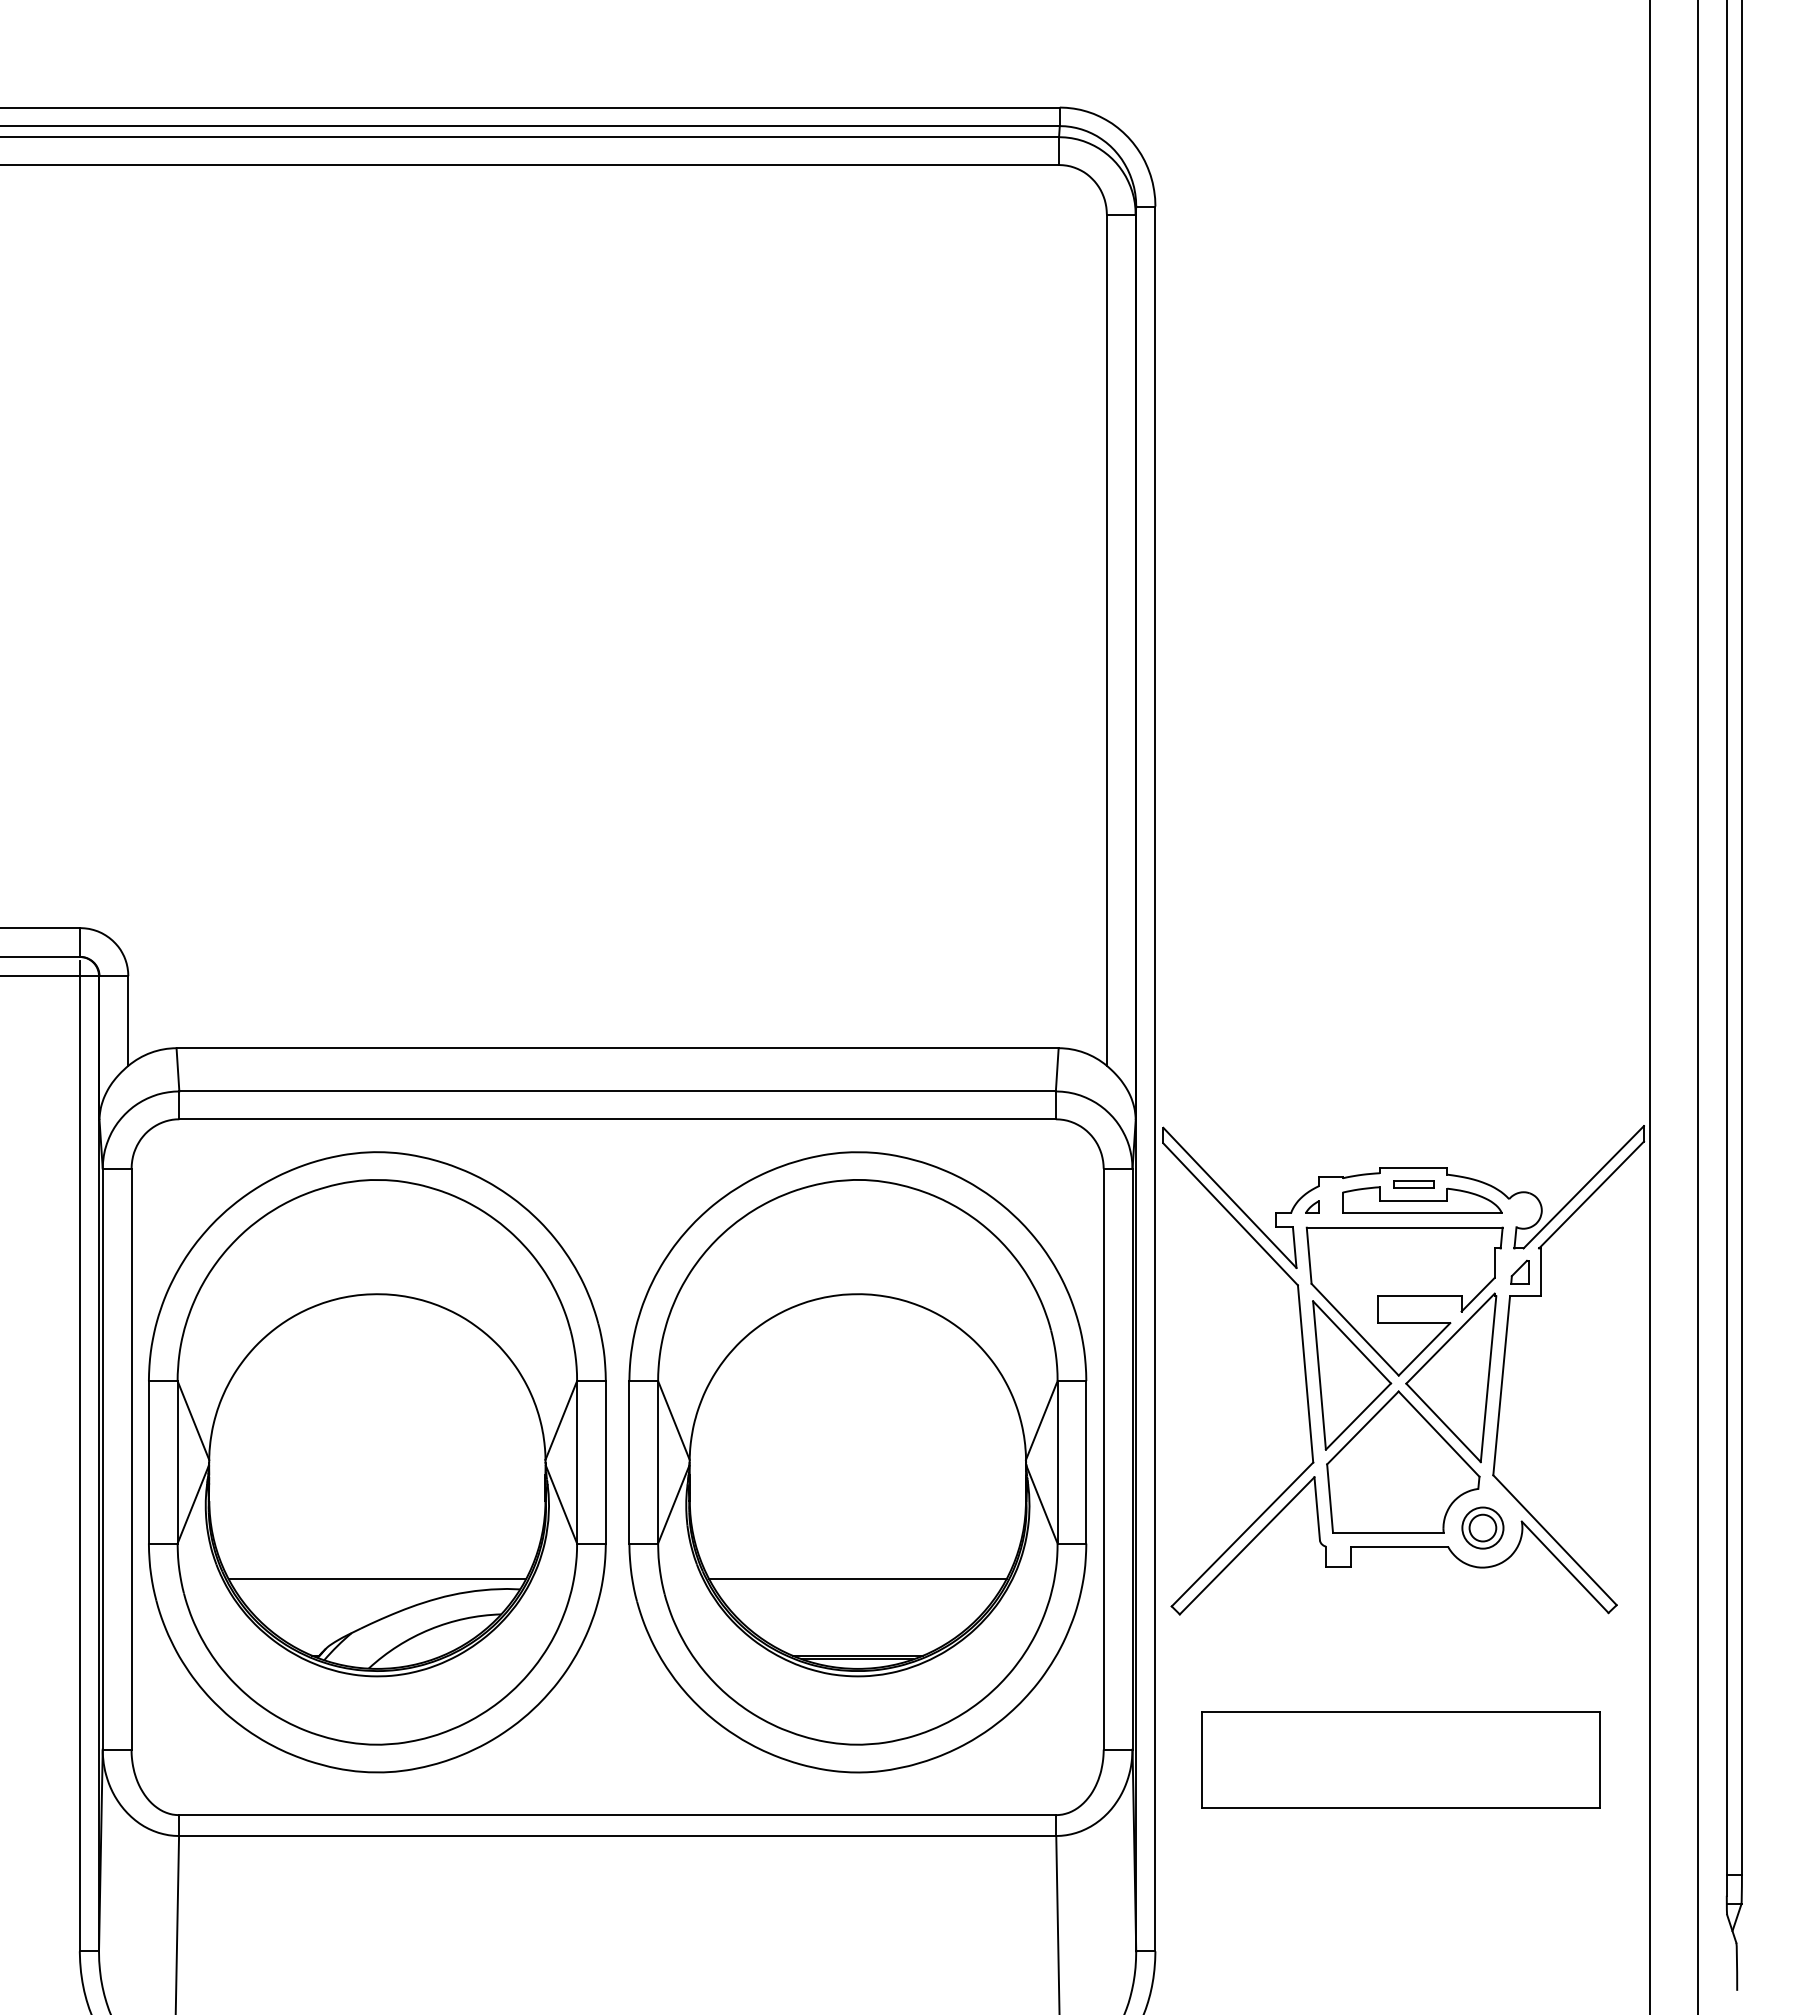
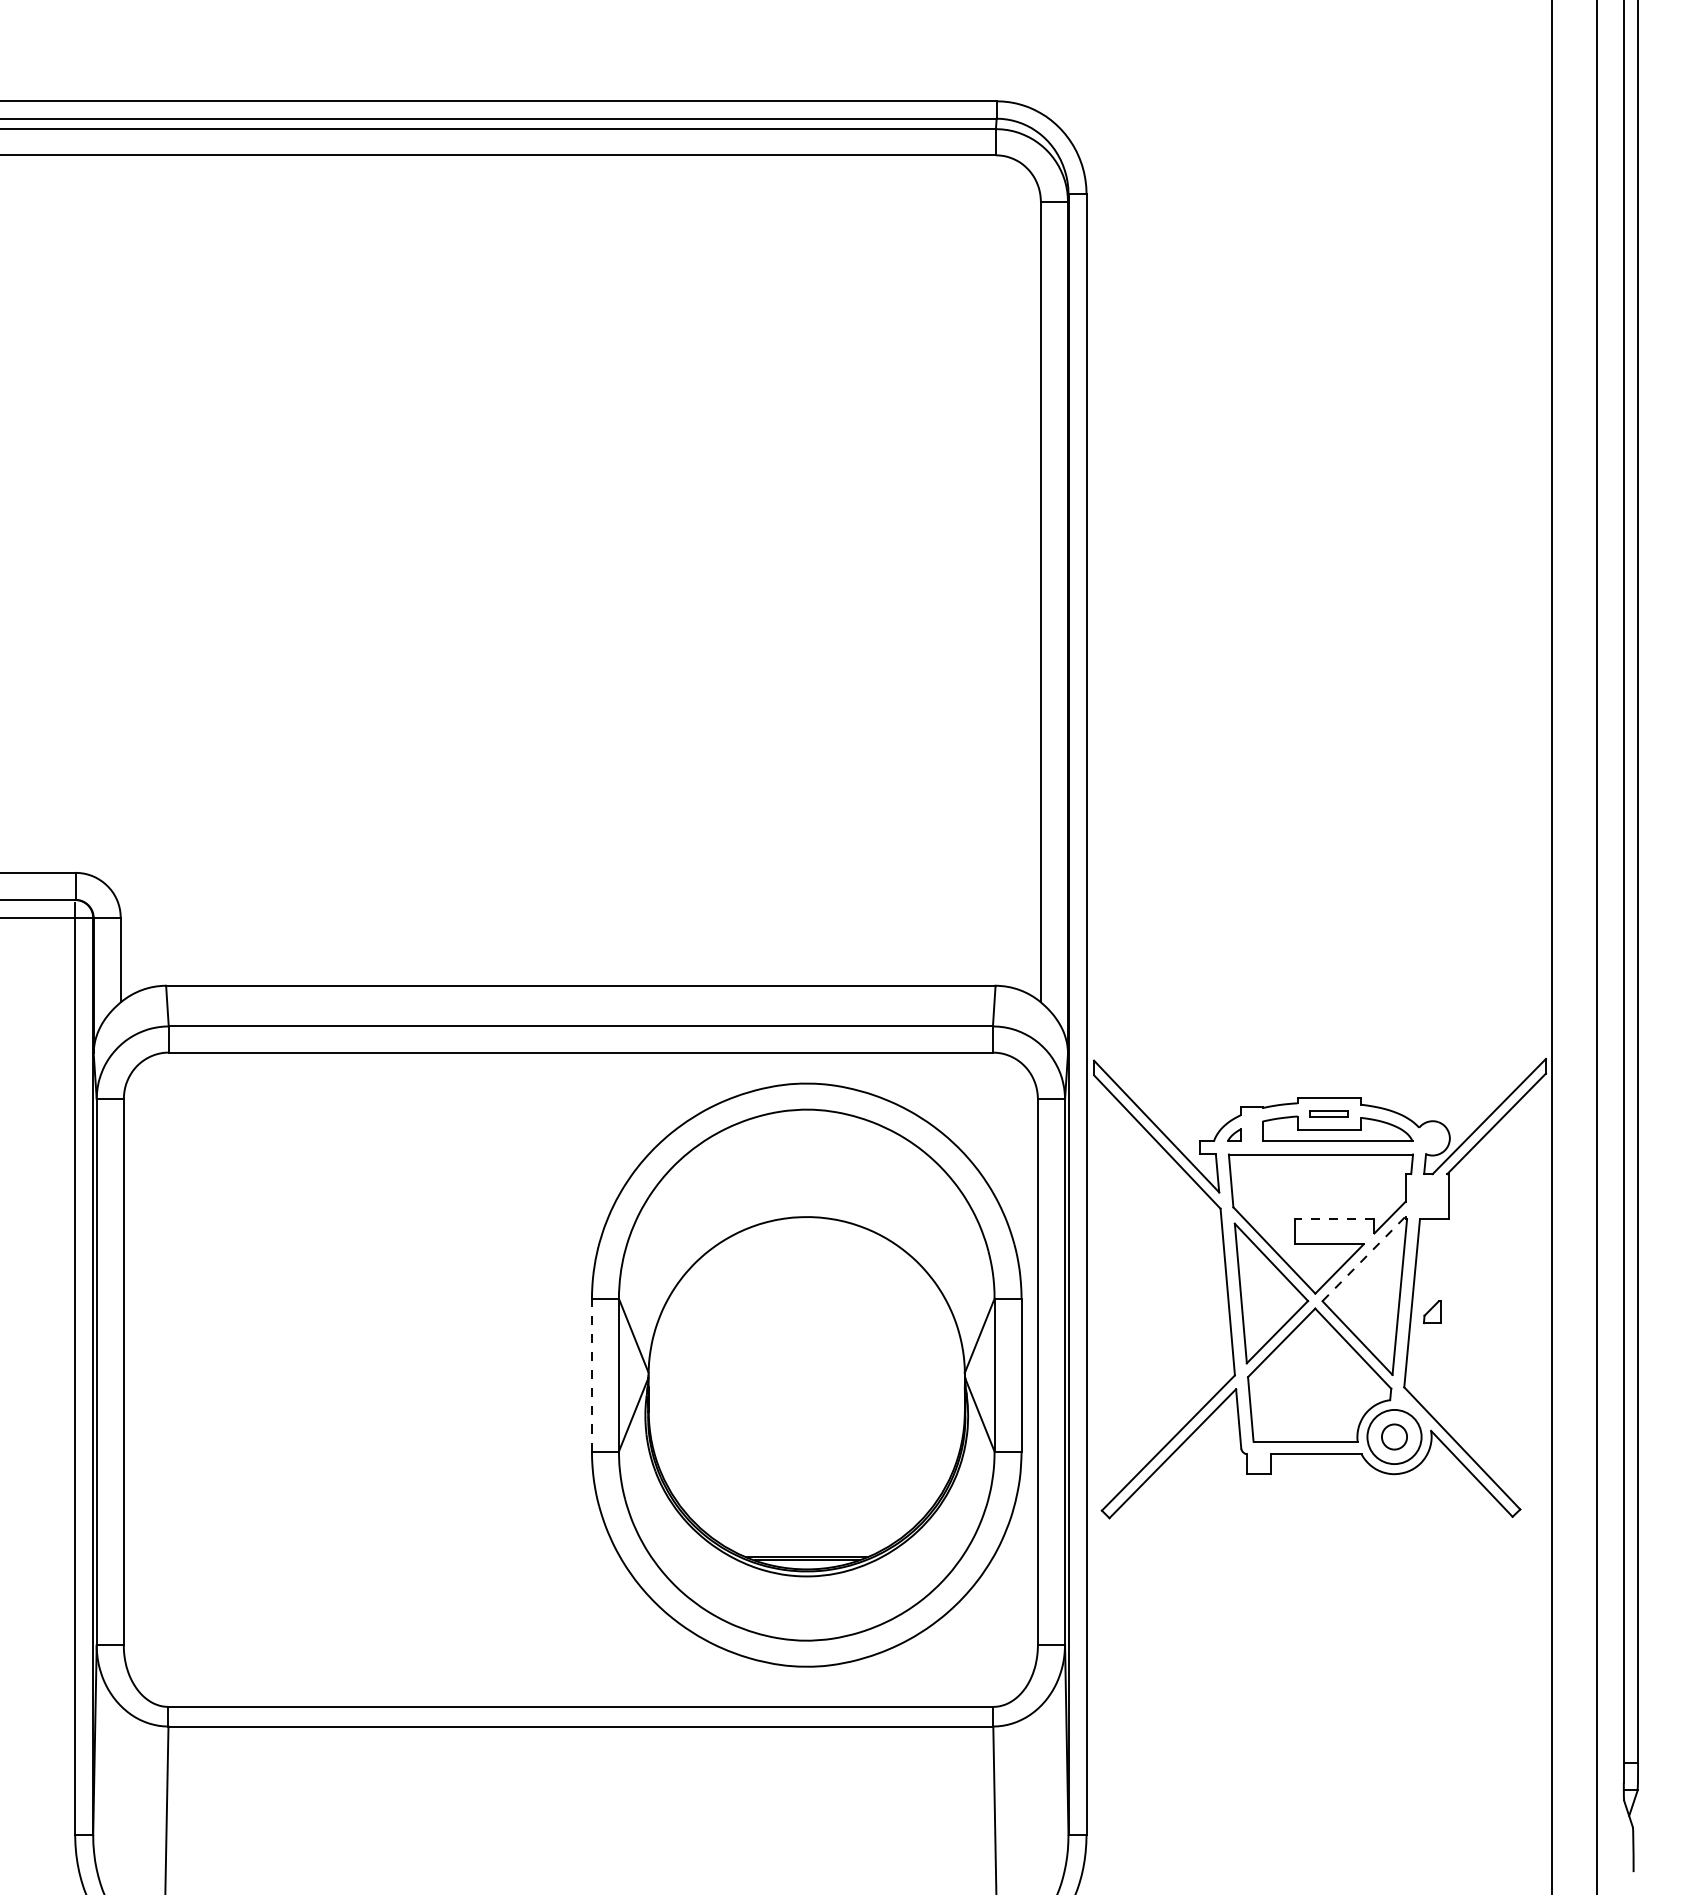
part: (1519, 1271) -> (1431, 1311), moved
line: (1419, 1295) -> (1334, 1218), solid -> dashed
line: (1450, 1338) -> (1364, 1258), solid -> dashed
line: (629, 1461) -> (592, 1374), solid -> dashed
part: (377, 1462) -> (355, 1375), removed
circle: (1482, 1527) -> (1394, 1436), size x1.4
line: (857, 1578) -> (806, 1484), removed
part: (1400, 1759) -> (1317, 1654), removed

